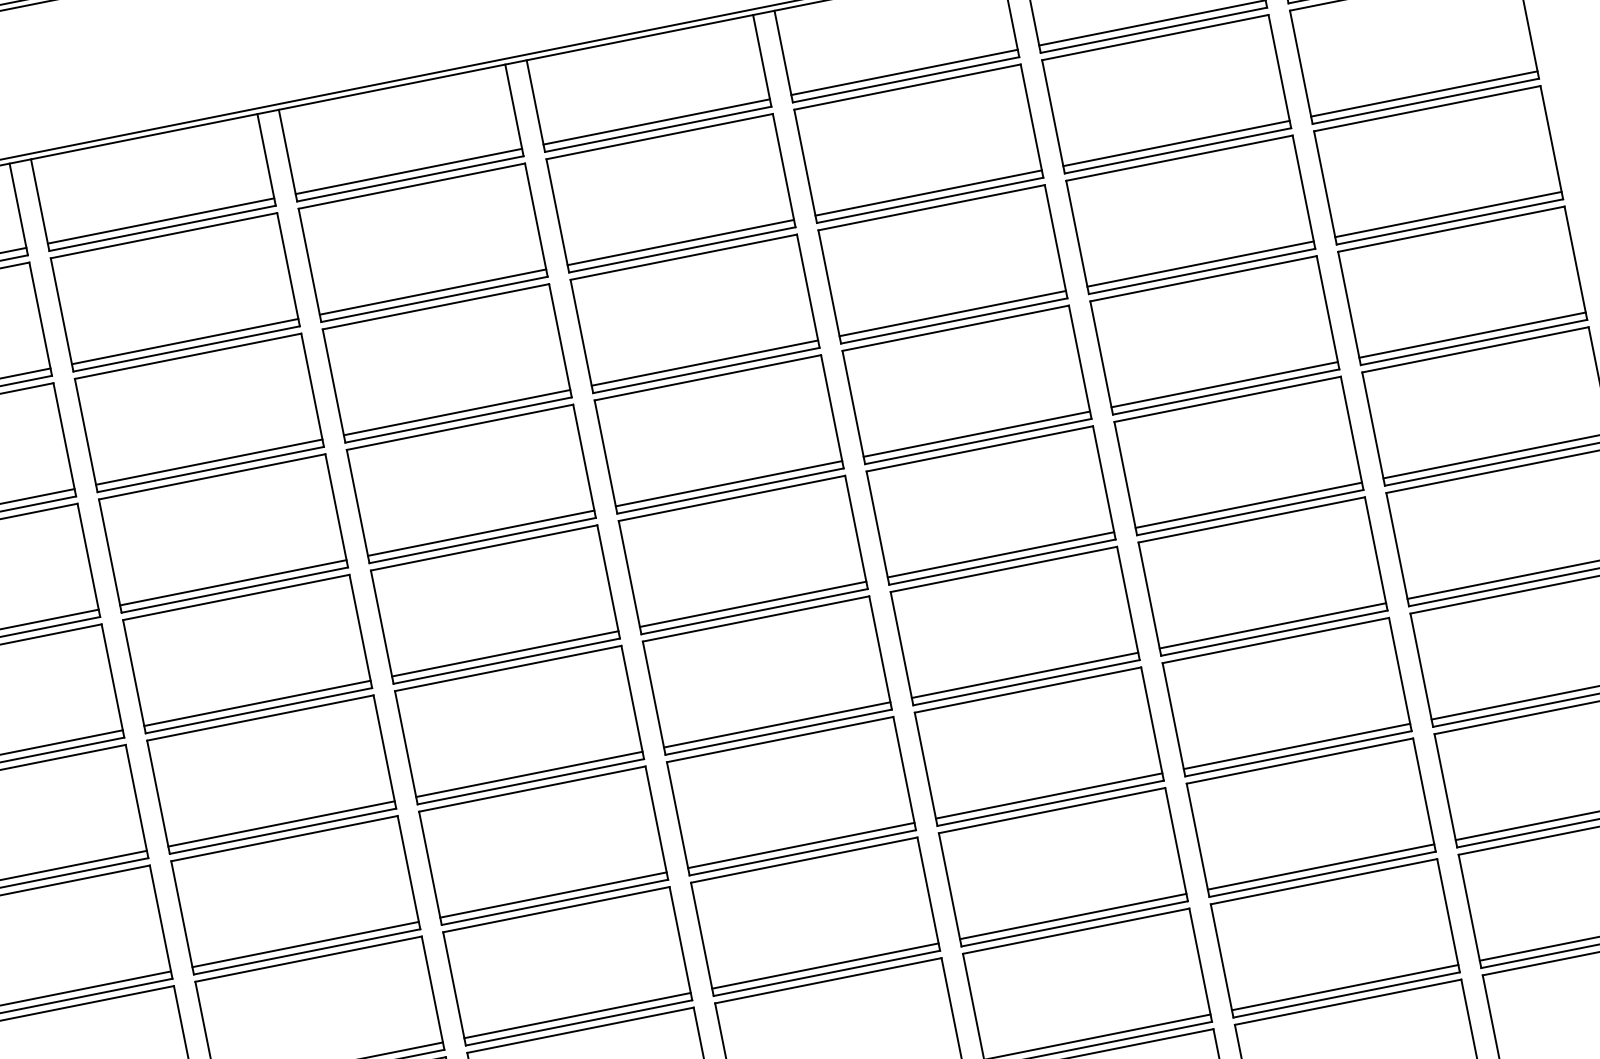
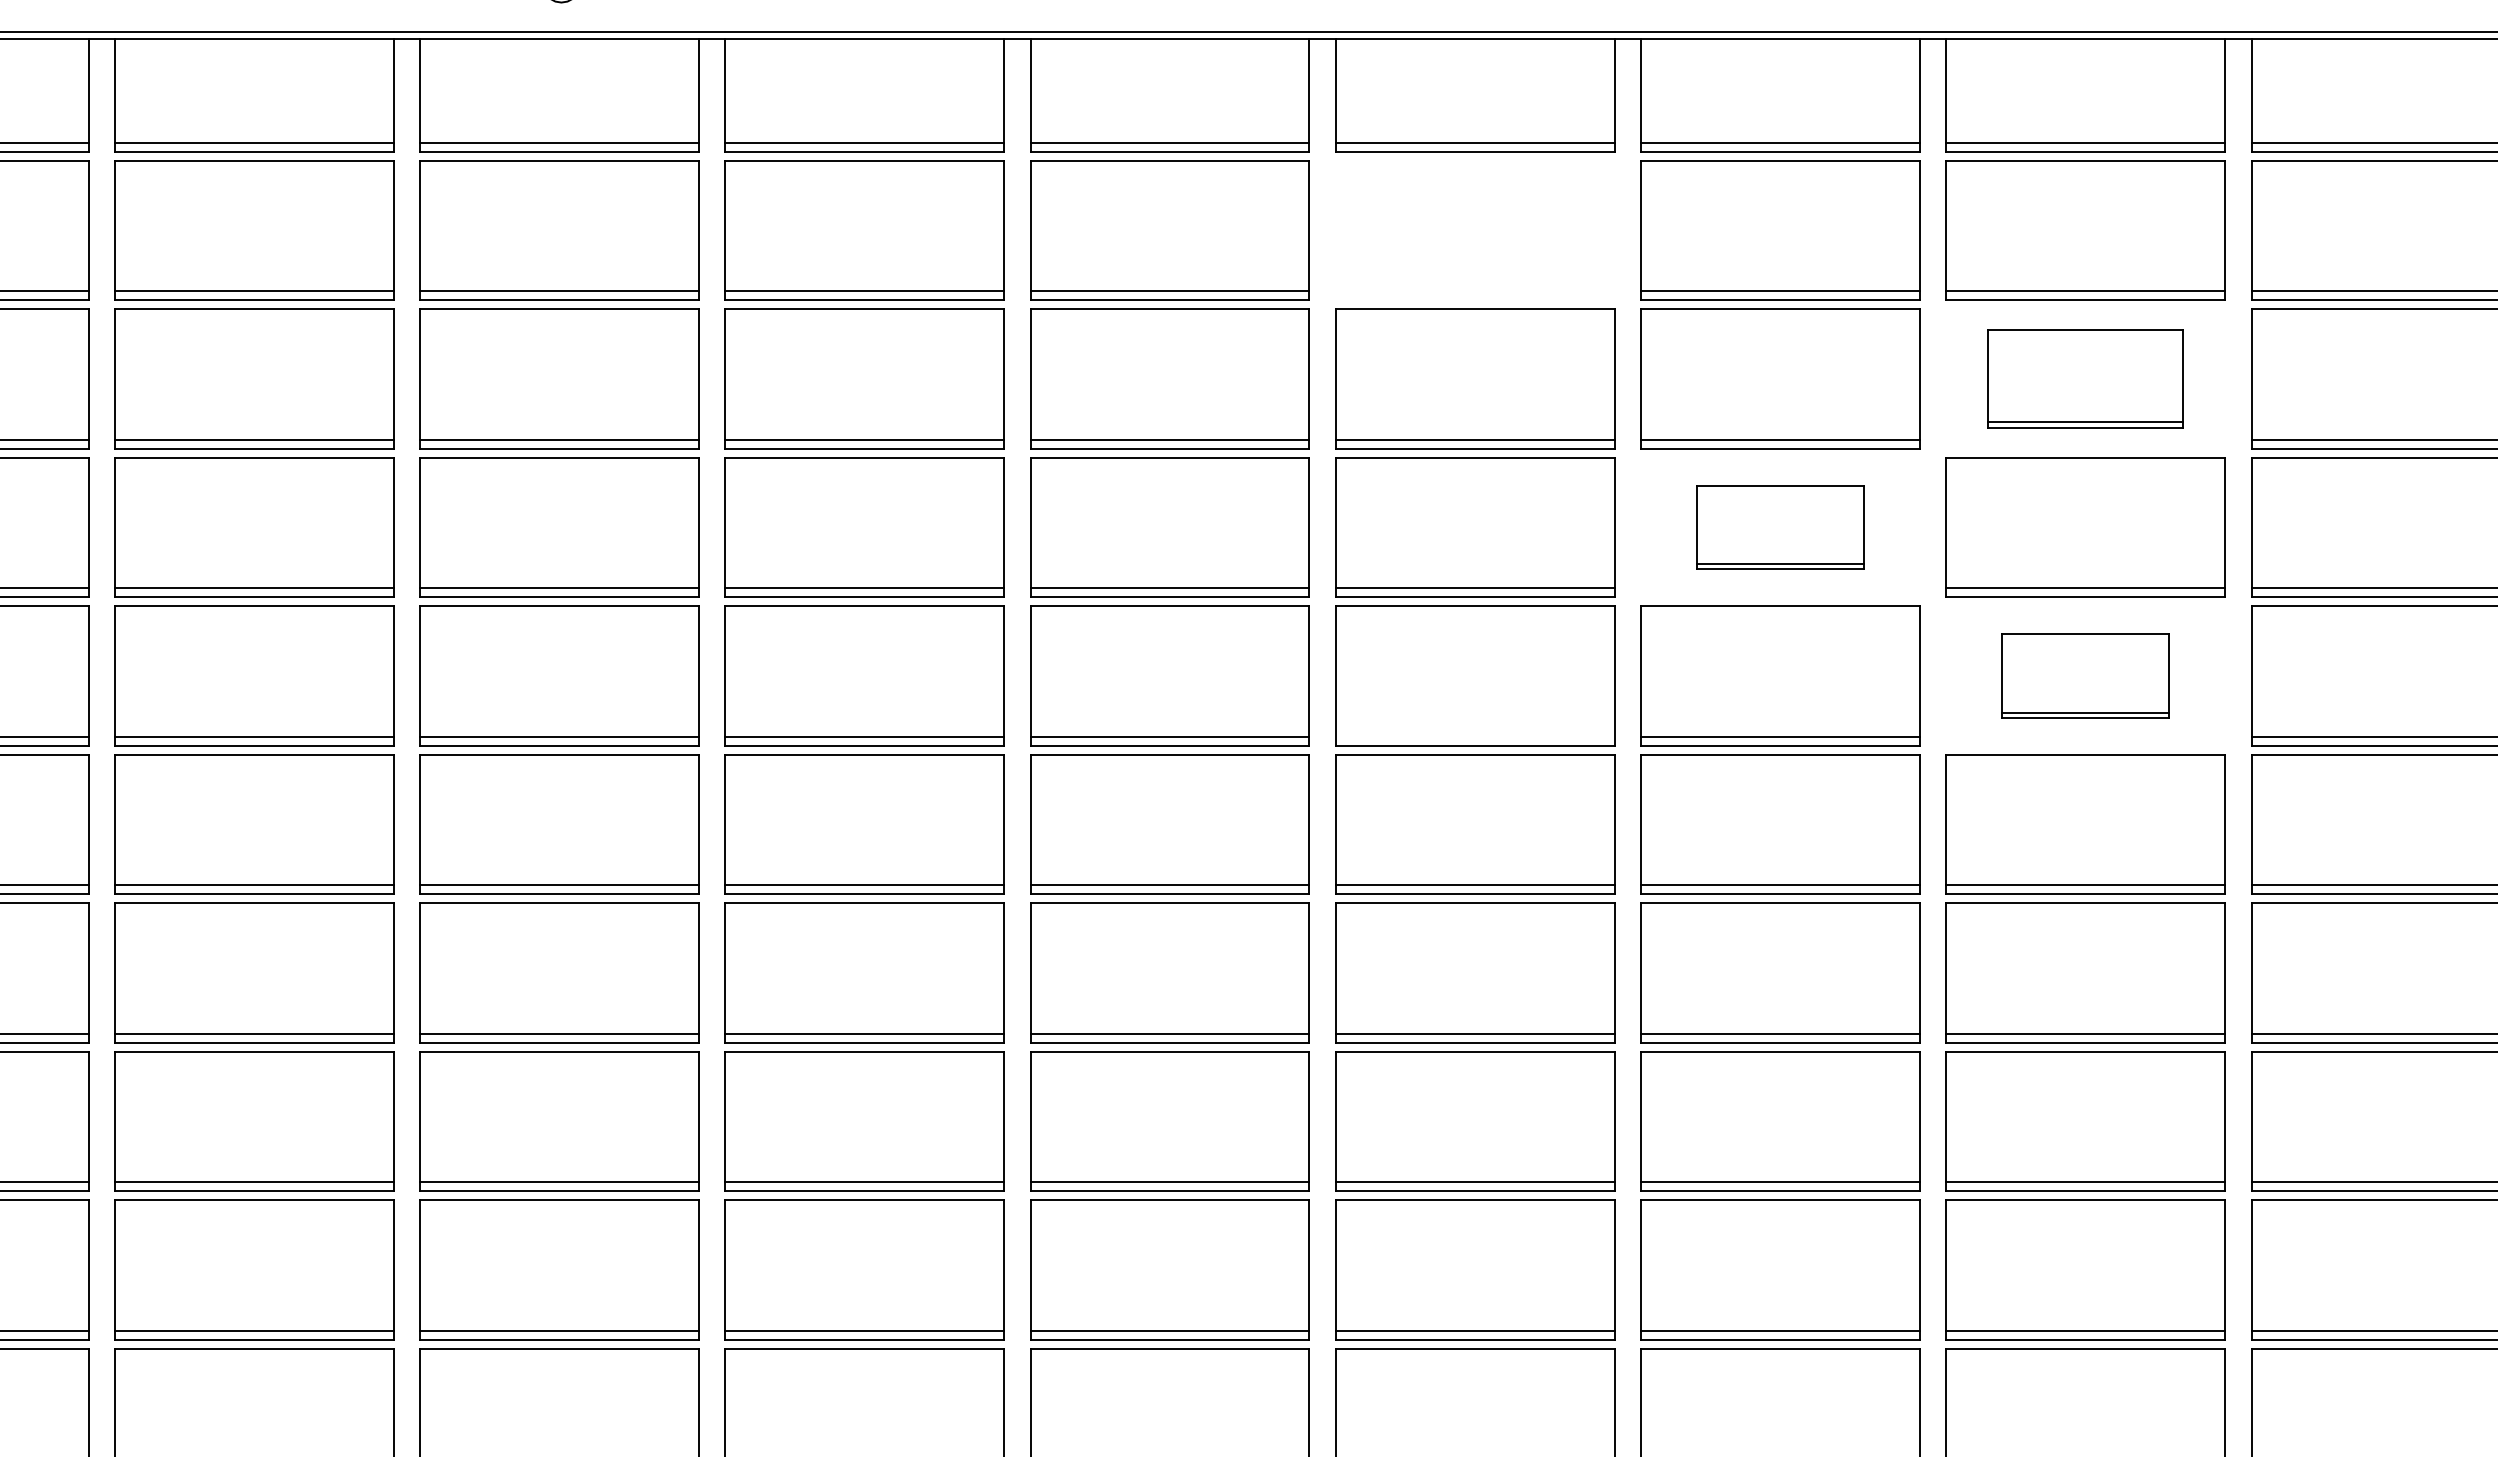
part: (671, 193) -> (1475, 230), removed
part: (1190, 214) -> (2085, 378), size x0.7
part: (967, 384) -> (1780, 527), size x0.6
part: (1238, 455) -> (2085, 675), size x0.6
line: (752, 604) -> (1474, 736), removed

